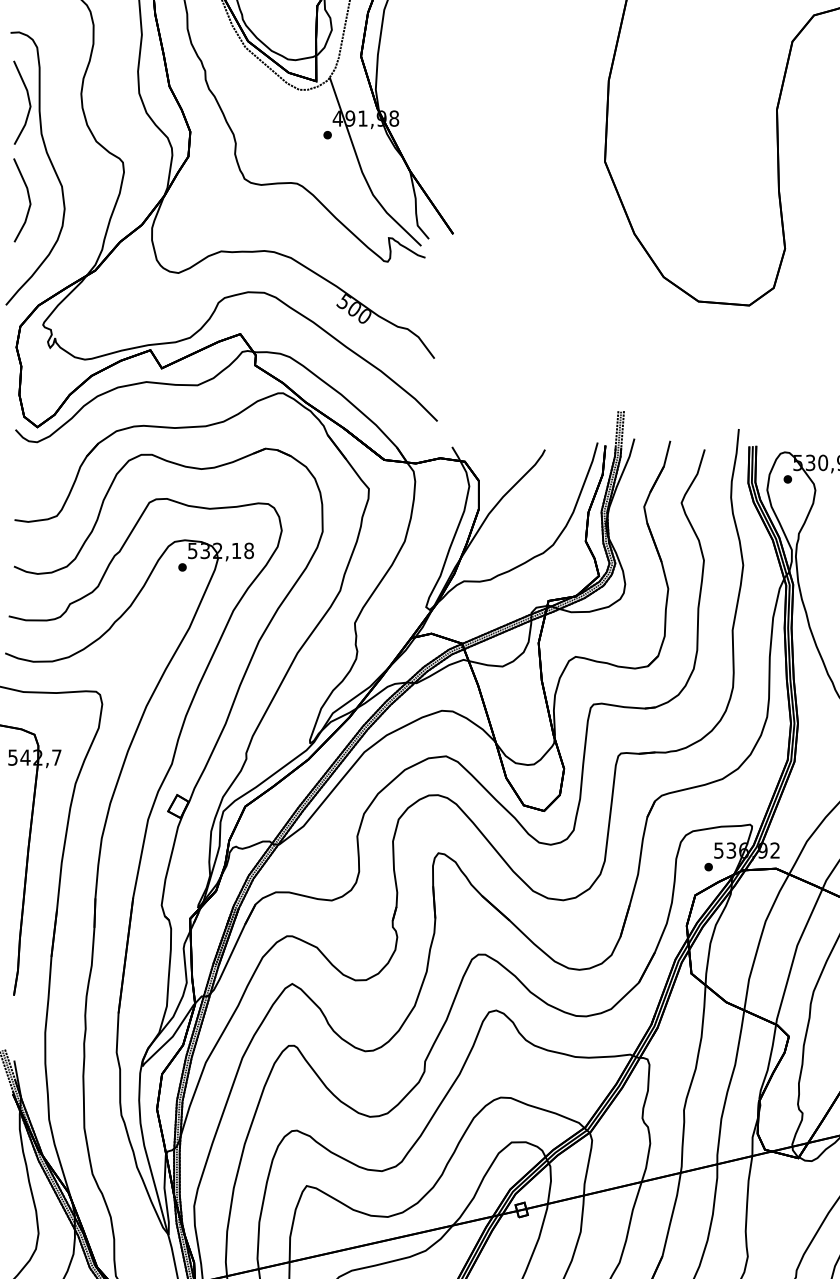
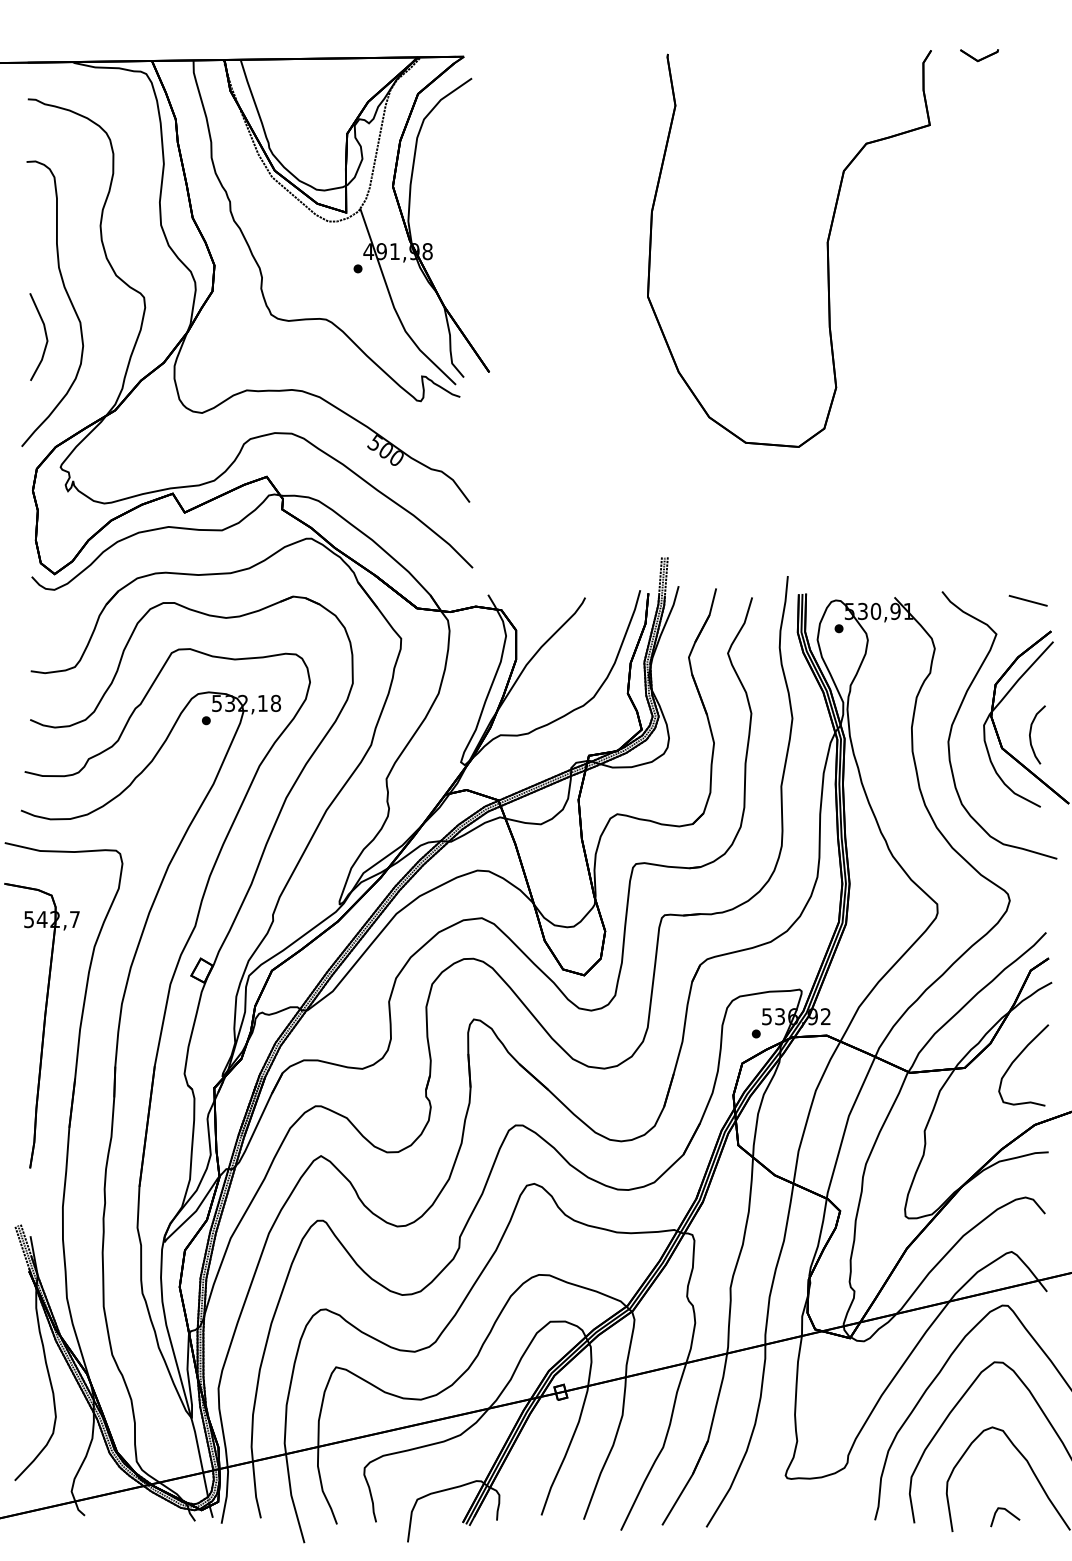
line: (28, 102) -> (45, 234), removed

